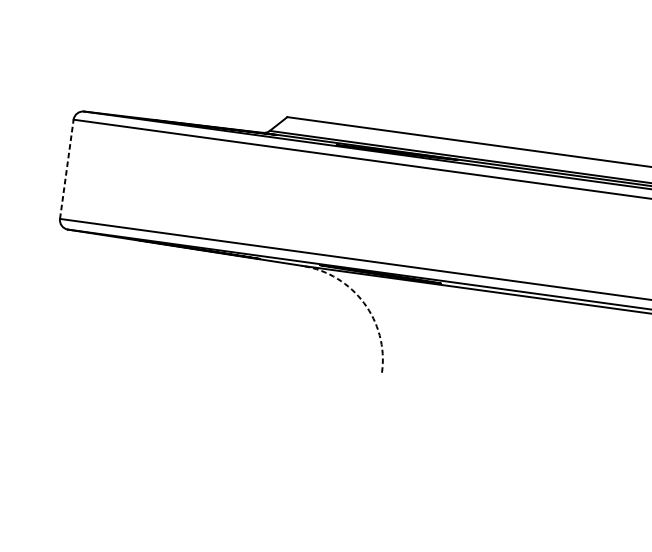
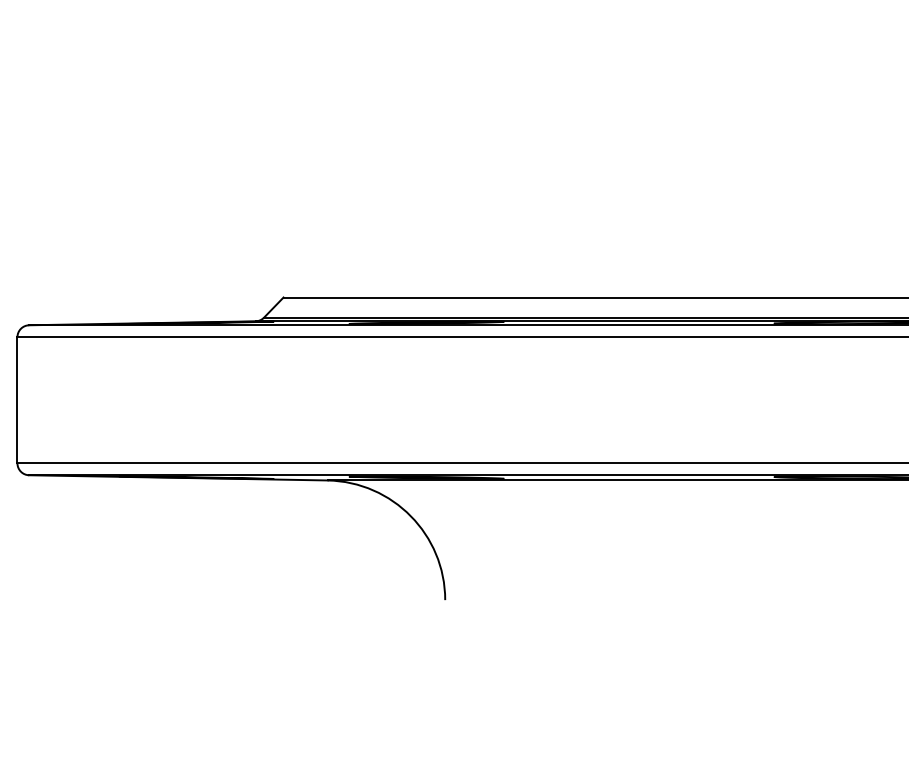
line: (66, 168) -> (17, 399), dashed -> solid
arc: (363, 303) -> (410, 516), dashed -> solid

